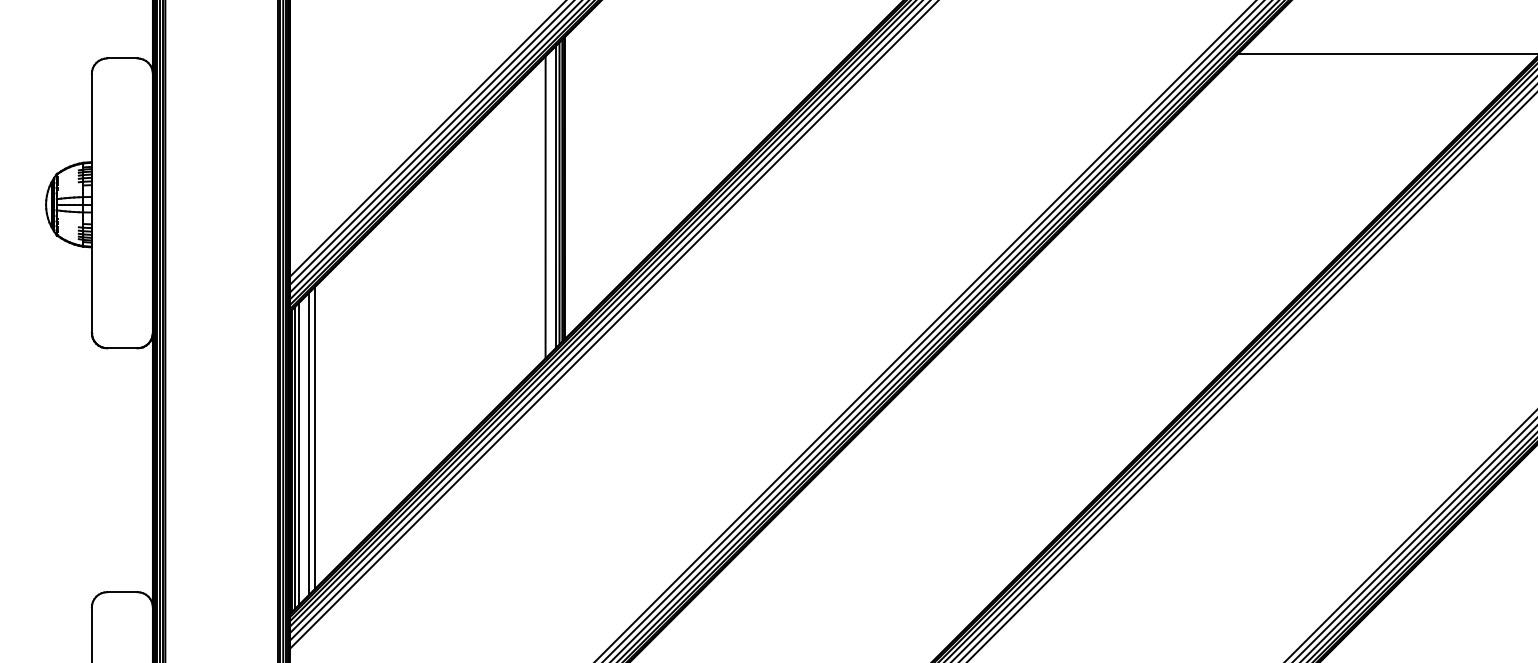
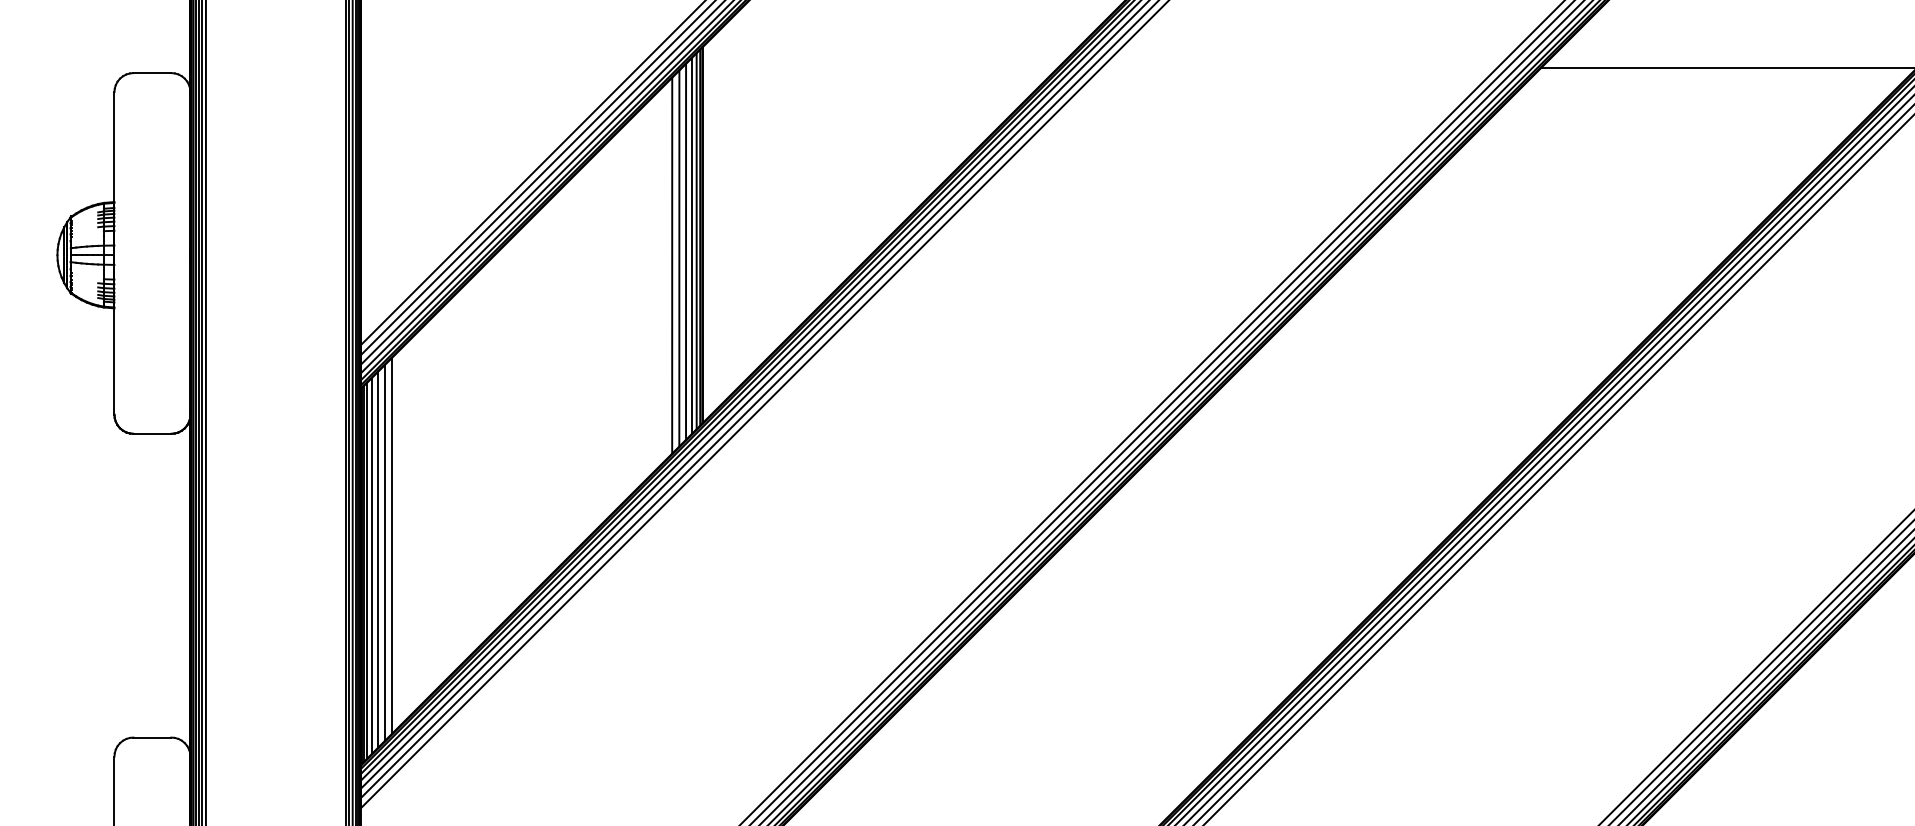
line: (551, 201) -> (686, 251), added
line: (540, 213) -> (672, 265), added
line: (303, 449) -> (378, 559), added

